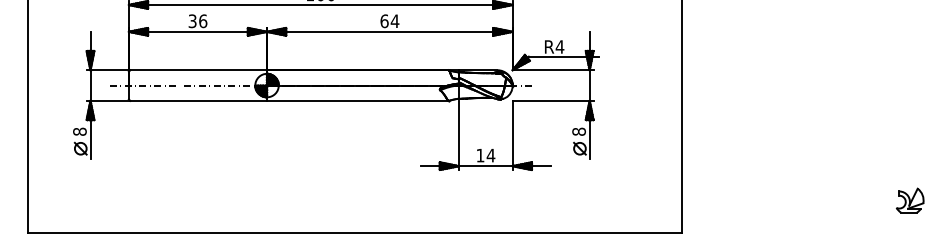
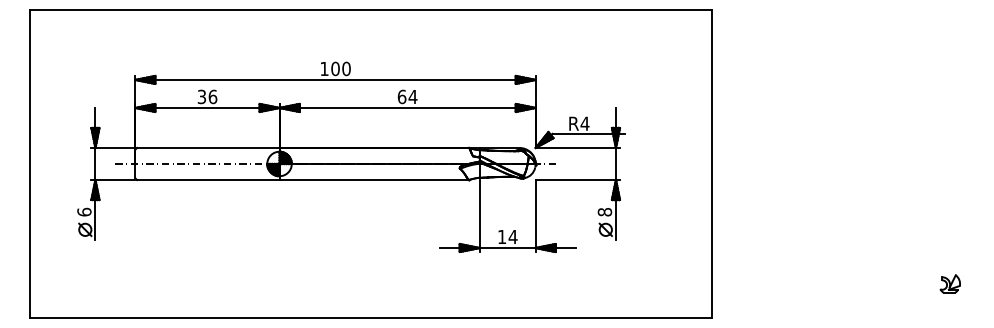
text: (79, 131) -> (84, 211), 8 -> 6
part: (910, 200) -> (950, 283), size x0.7

